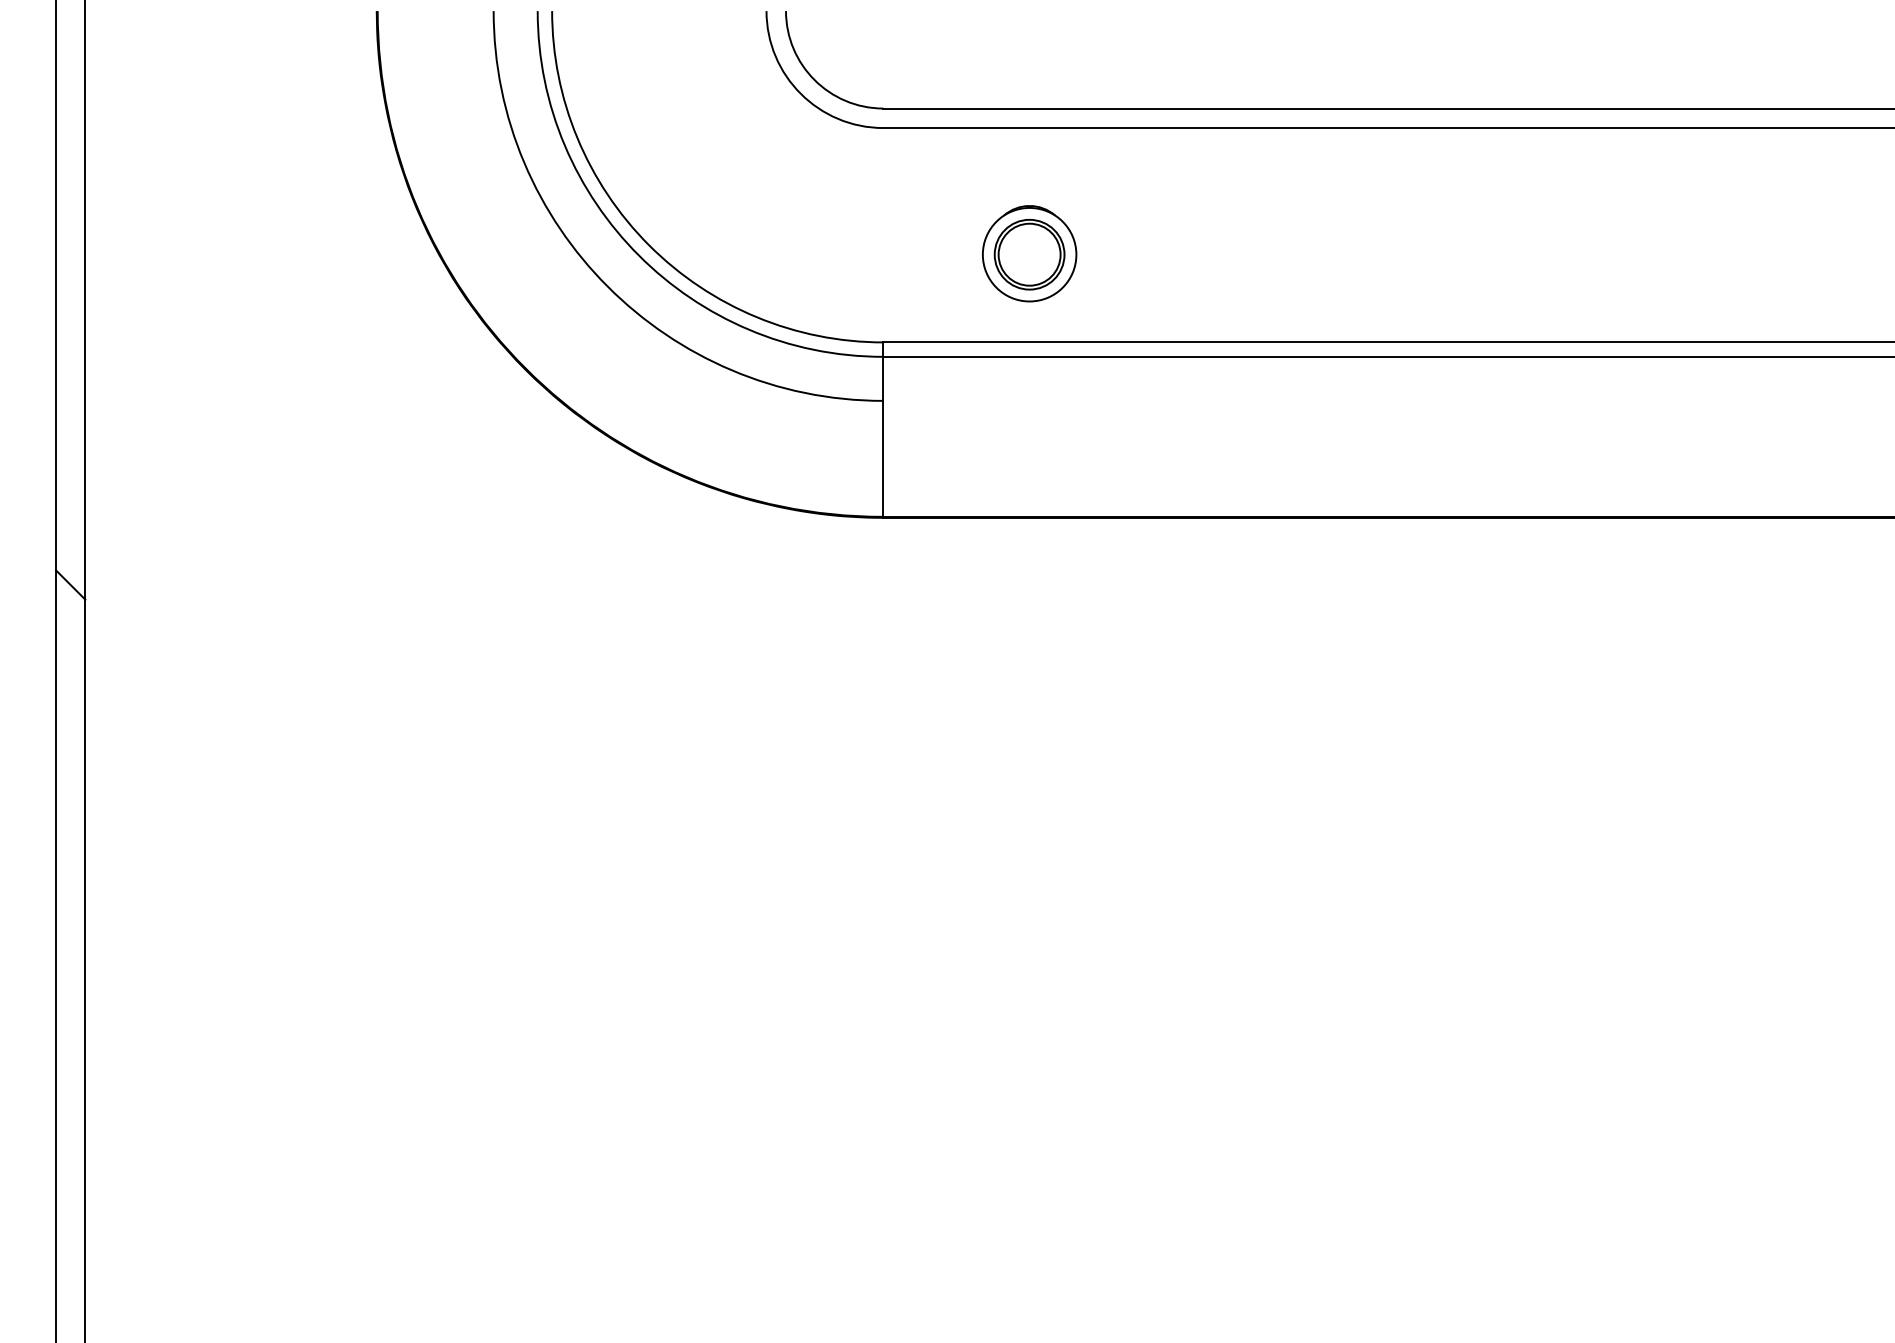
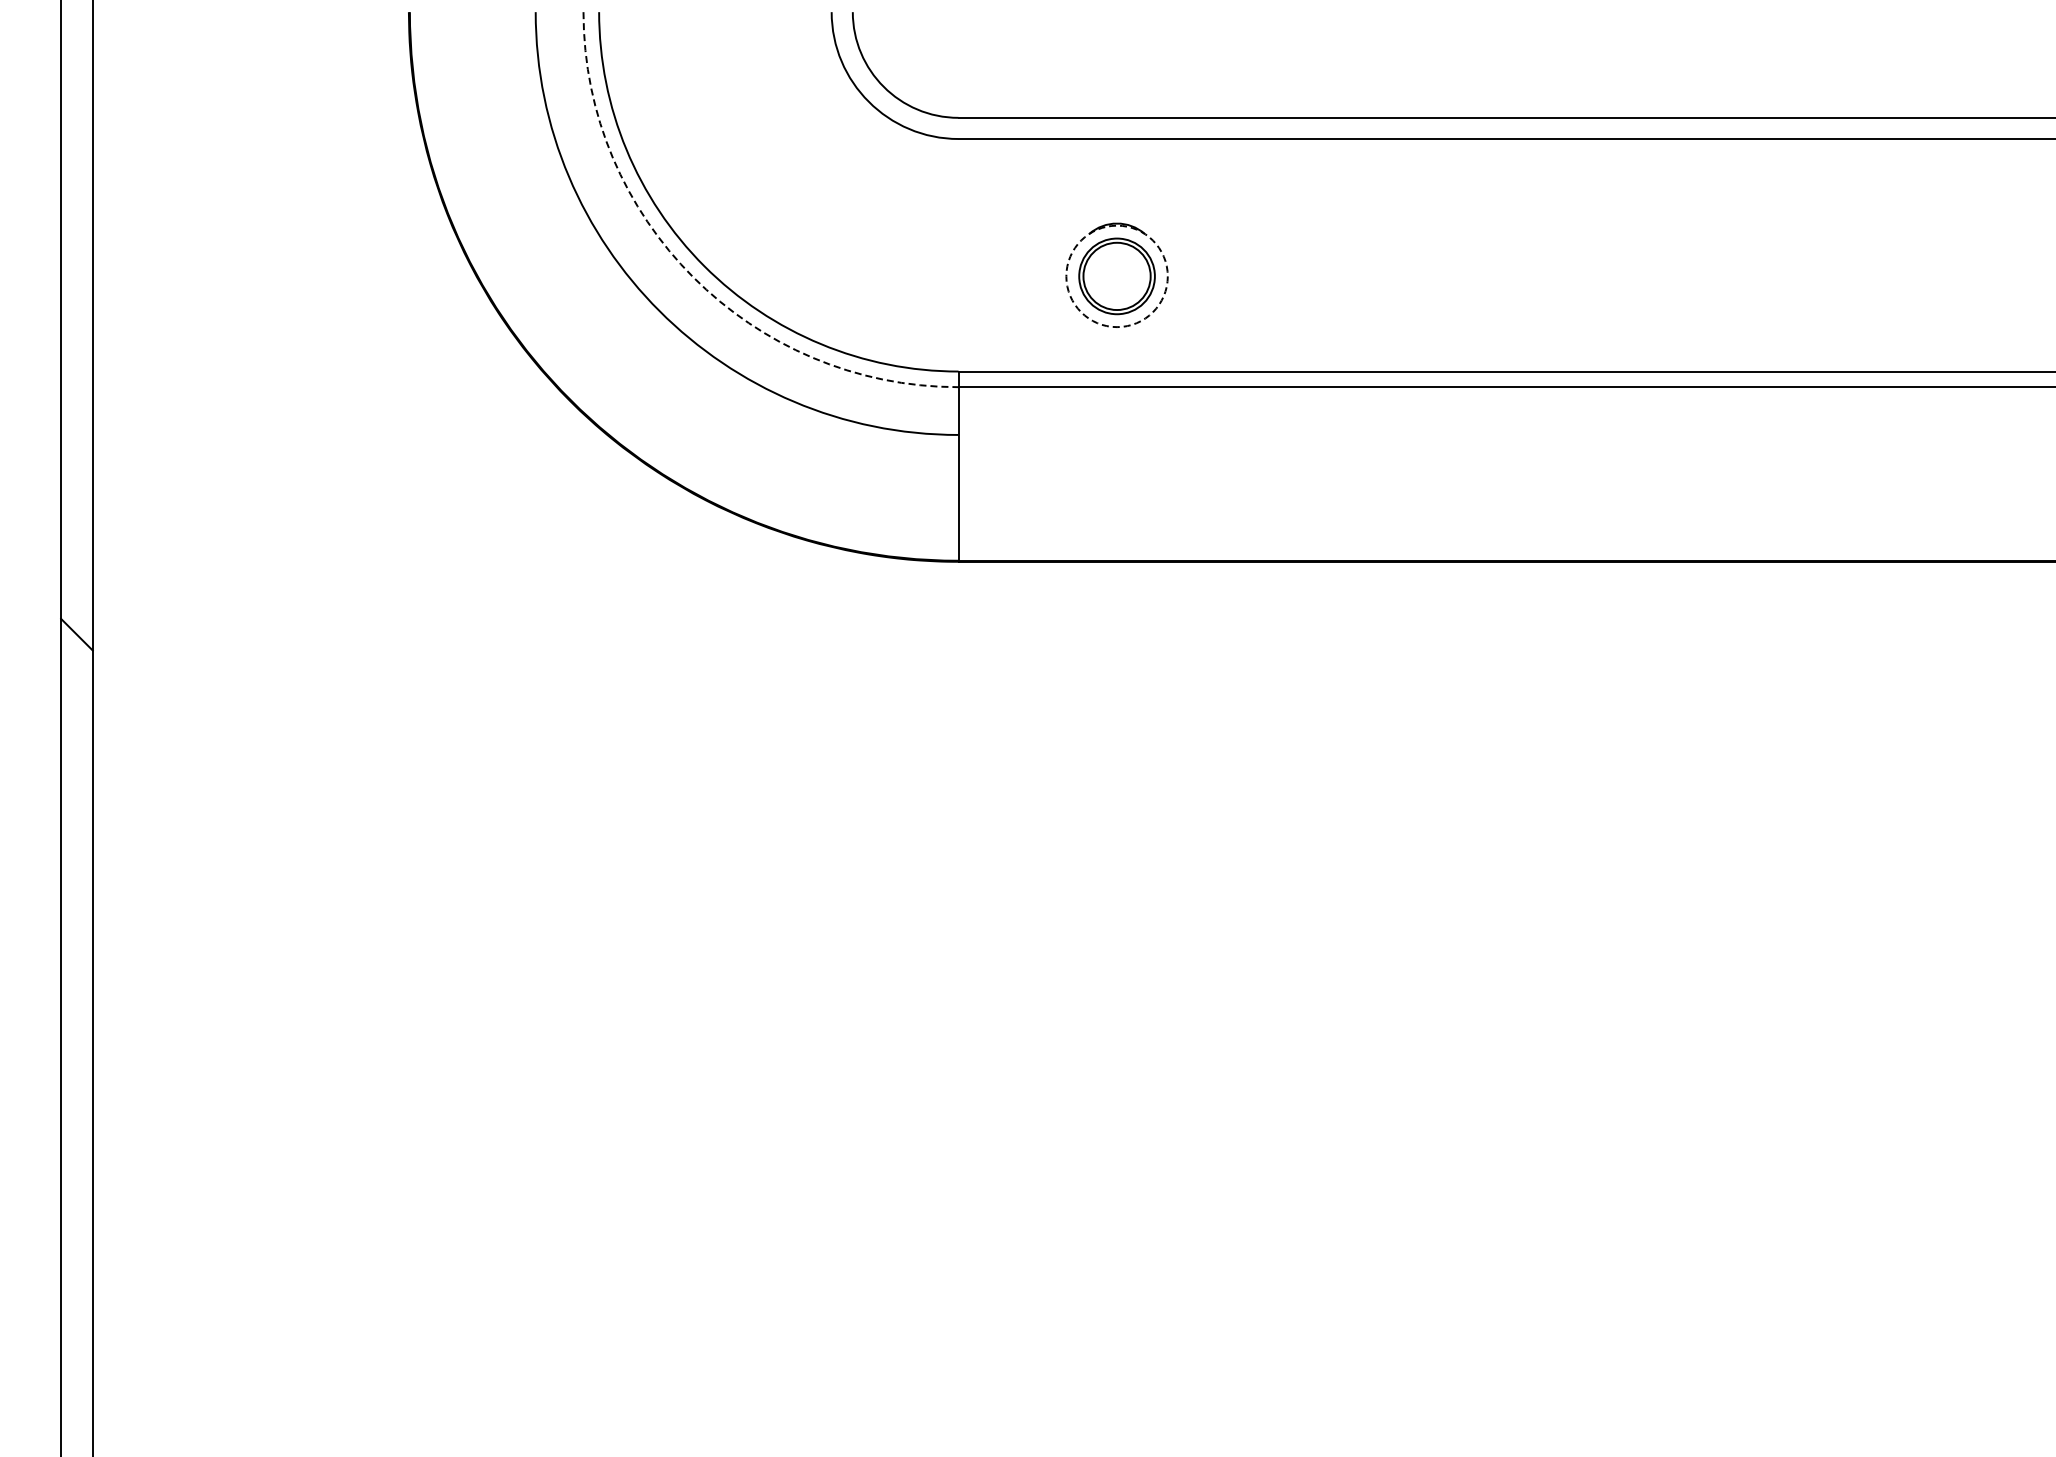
circle: (1029, 254) -> (1116, 276), solid -> dashed
arc: (639, 255) -> (693, 277), solid -> dashed

